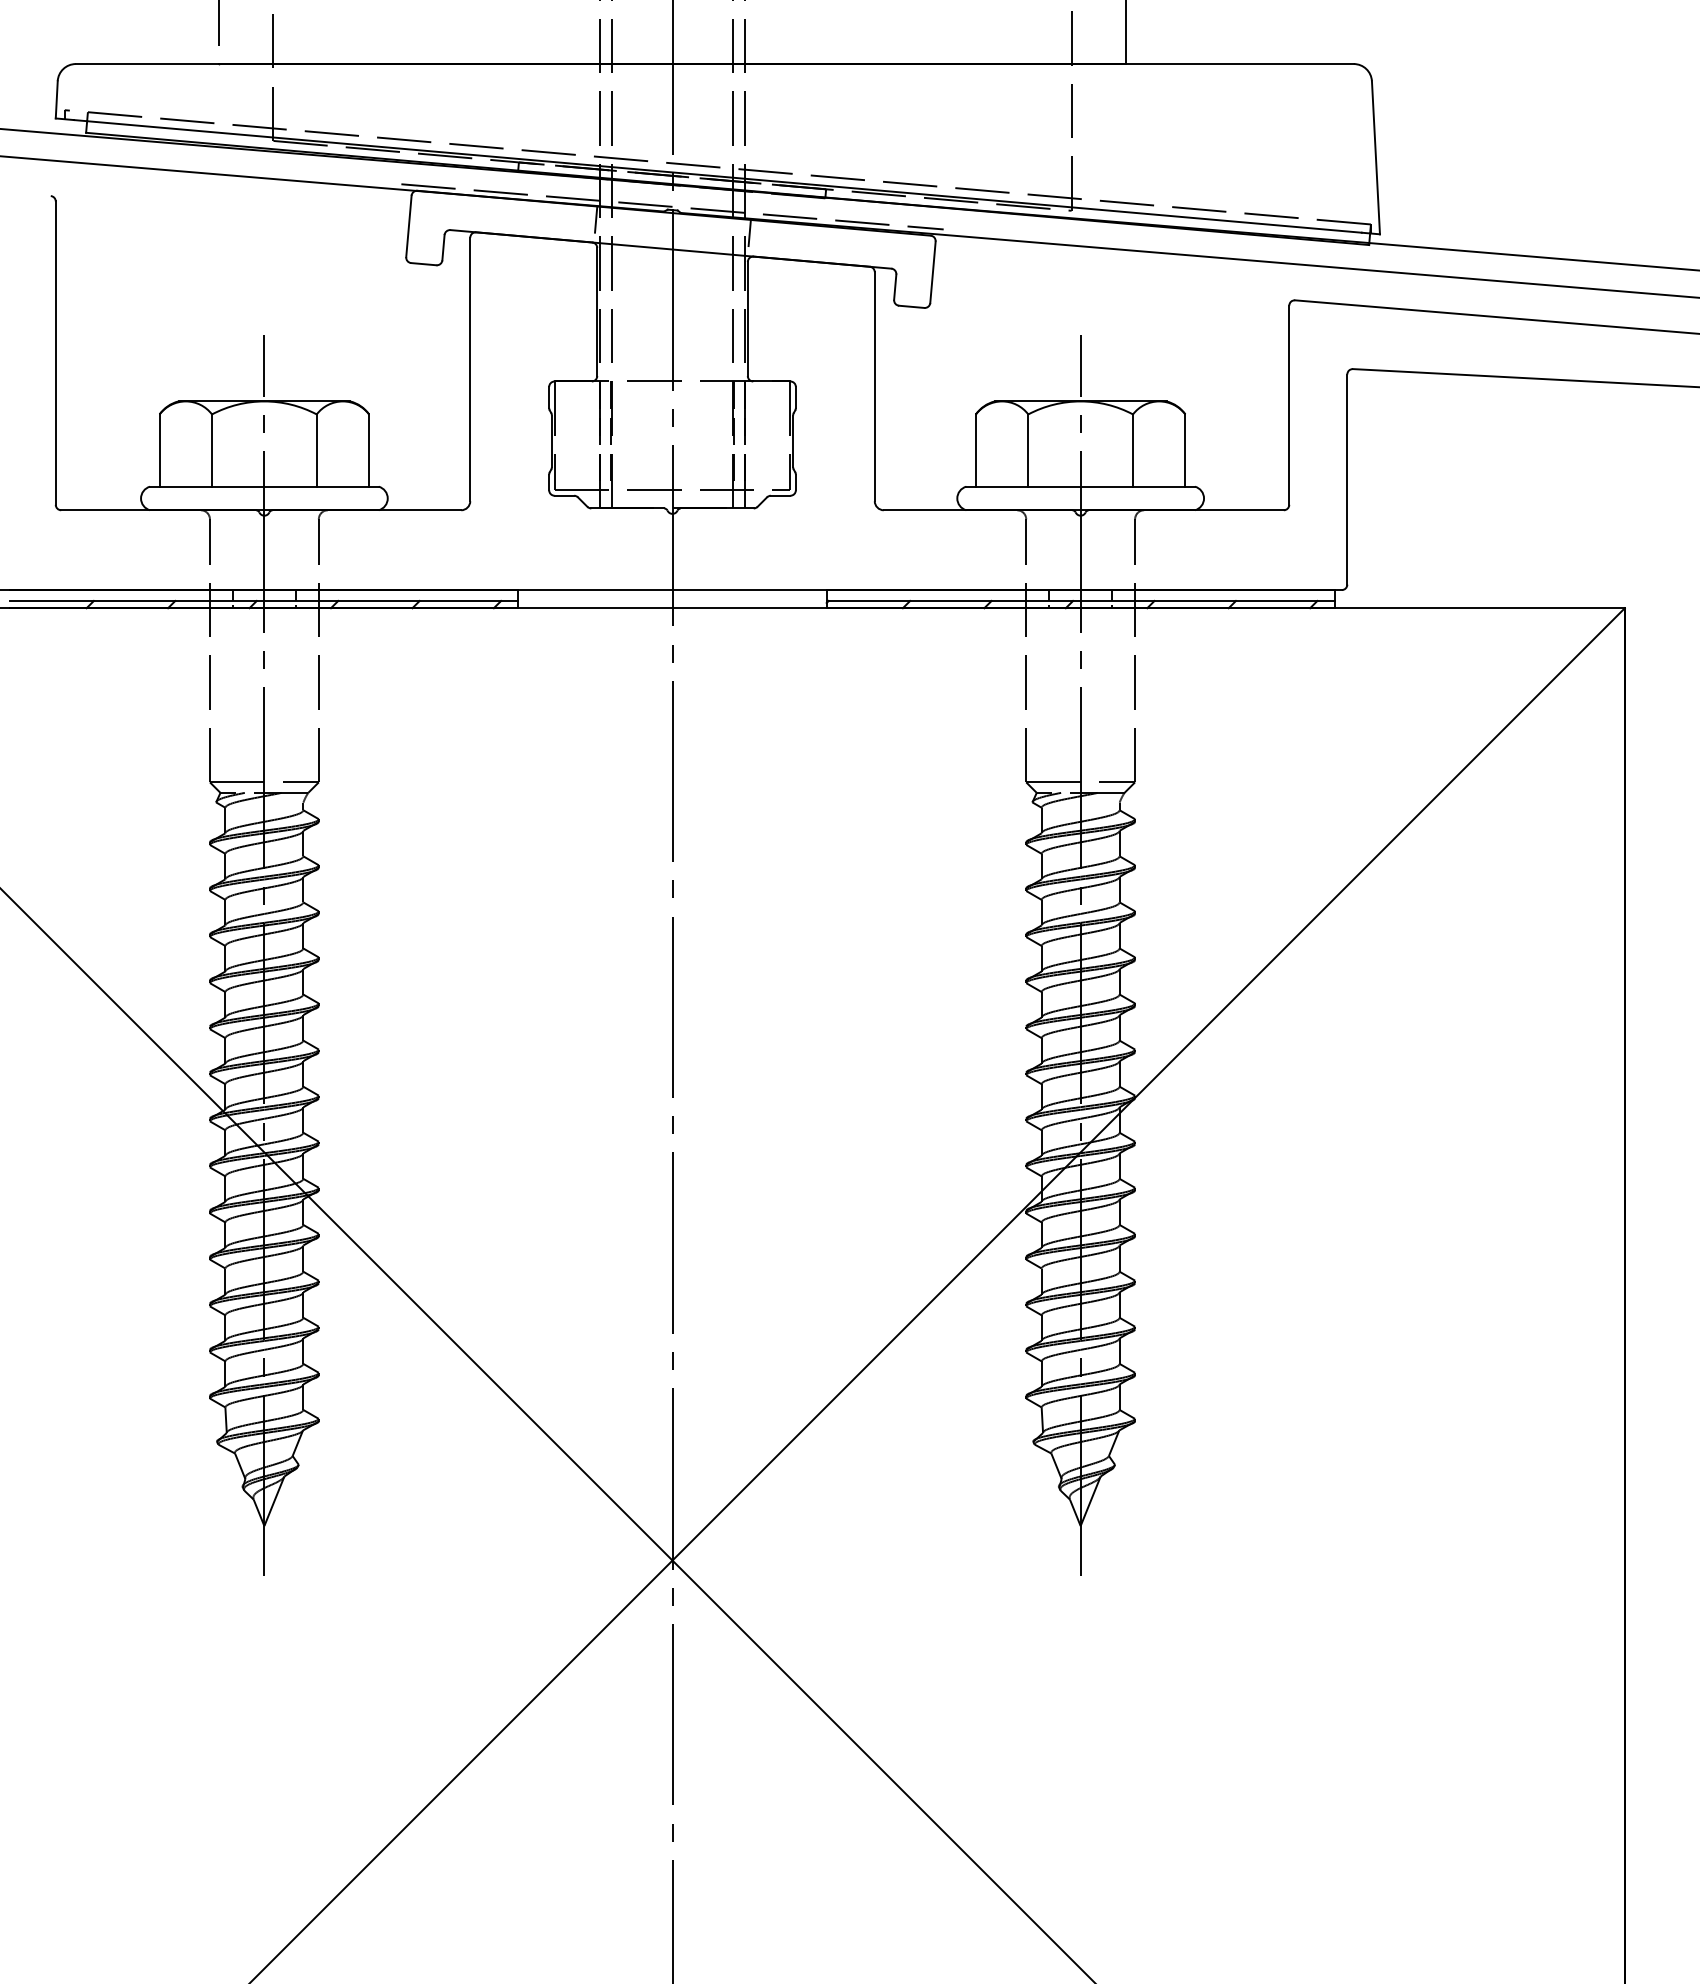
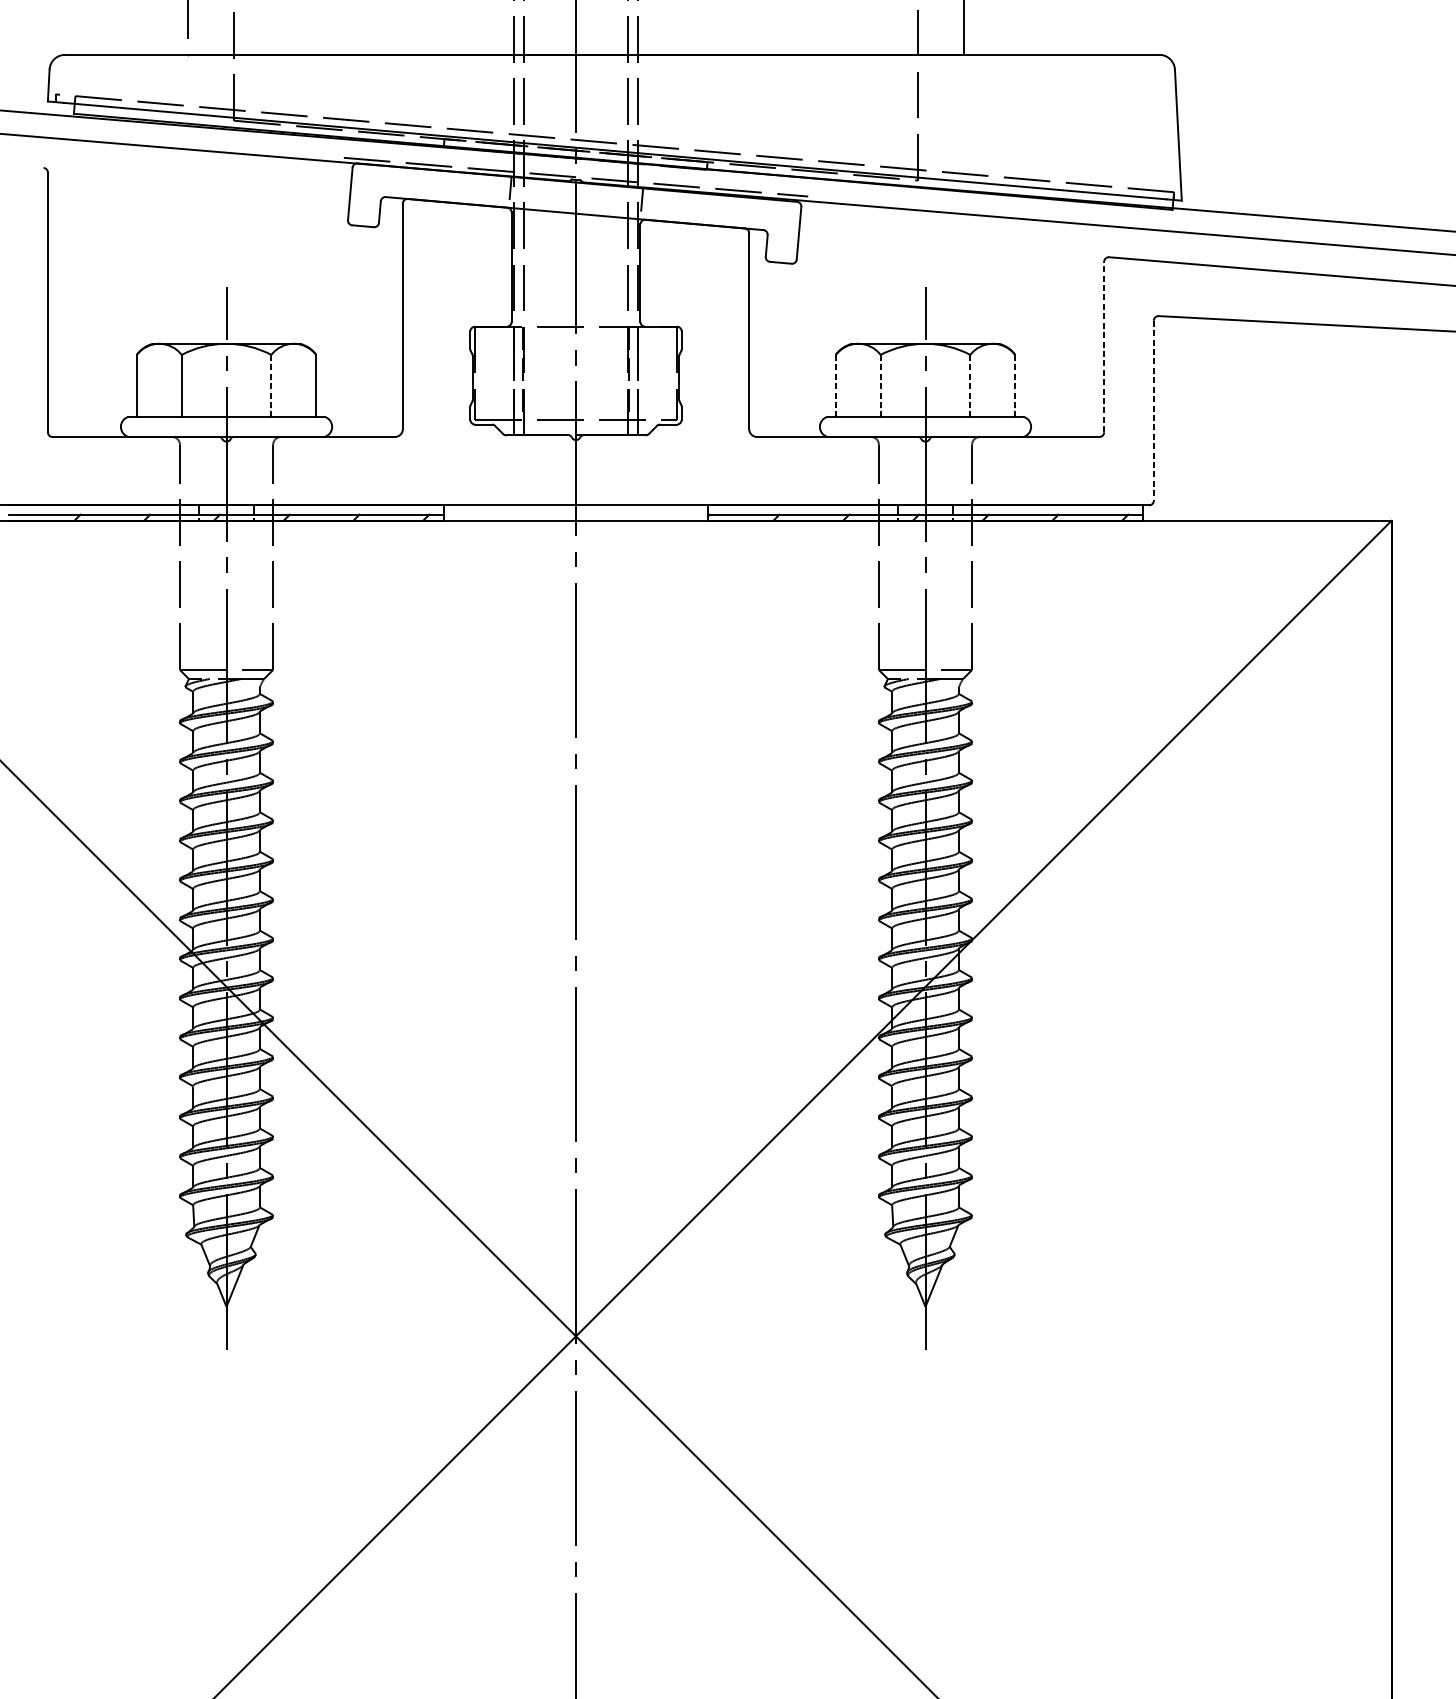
line: (1289, 405) -> (1104, 347), solid -> dashed
line: (316, 451) -> (271, 386), solid -> dashed
line: (975, 451) -> (835, 386), solid -> dashed
line: (1028, 451) -> (880, 386), solid -> dashed
line: (1133, 451) -> (970, 386), solid -> dashed
line: (1185, 451) -> (1015, 386), solid -> dashed
line: (1347, 480) -> (1154, 411), solid -> dashed

